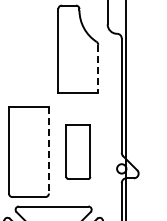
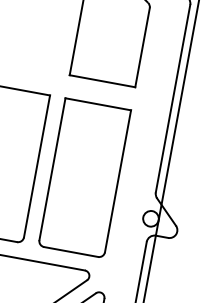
line: (98, 69) -> (142, 48), dashed -> solid
line: (48, 150) -> (36, 166), dashed -> solid
part: (78, 151) -> (85, 177), size x1.67

